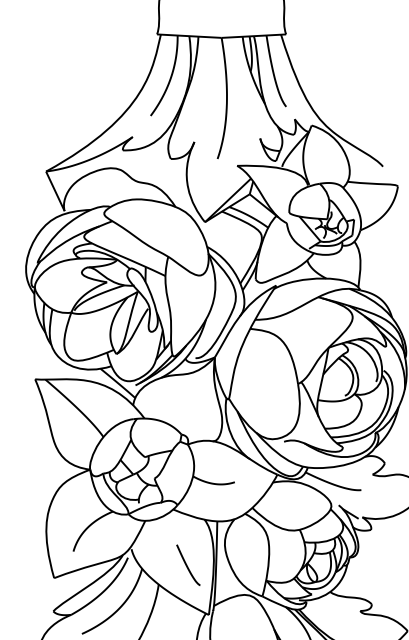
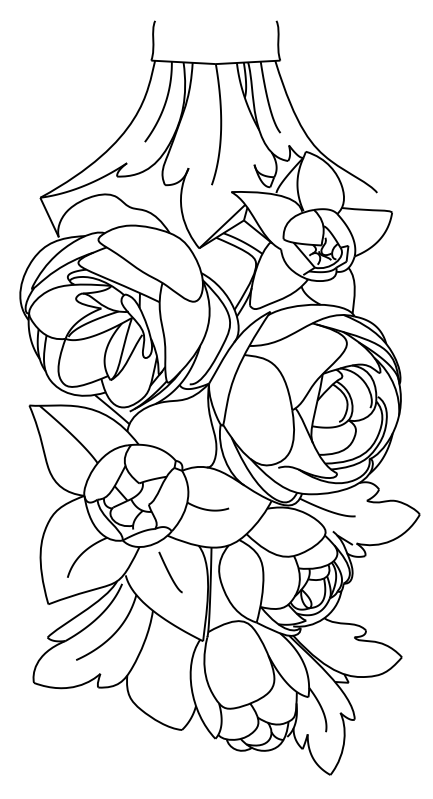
curve: (187, 565) -> (169, 572), moved

